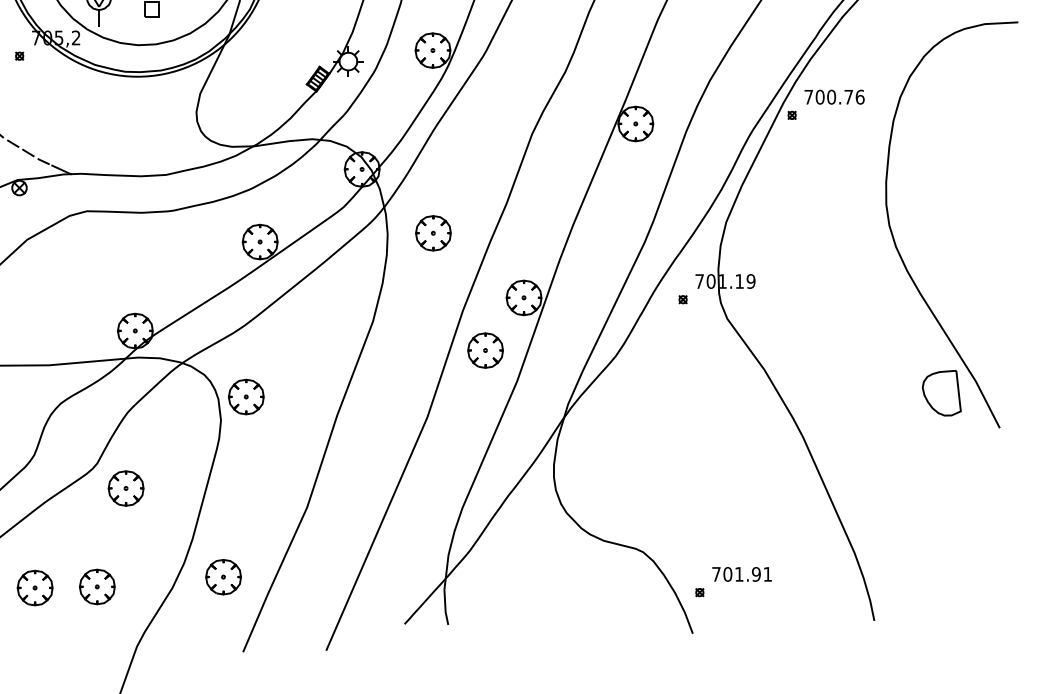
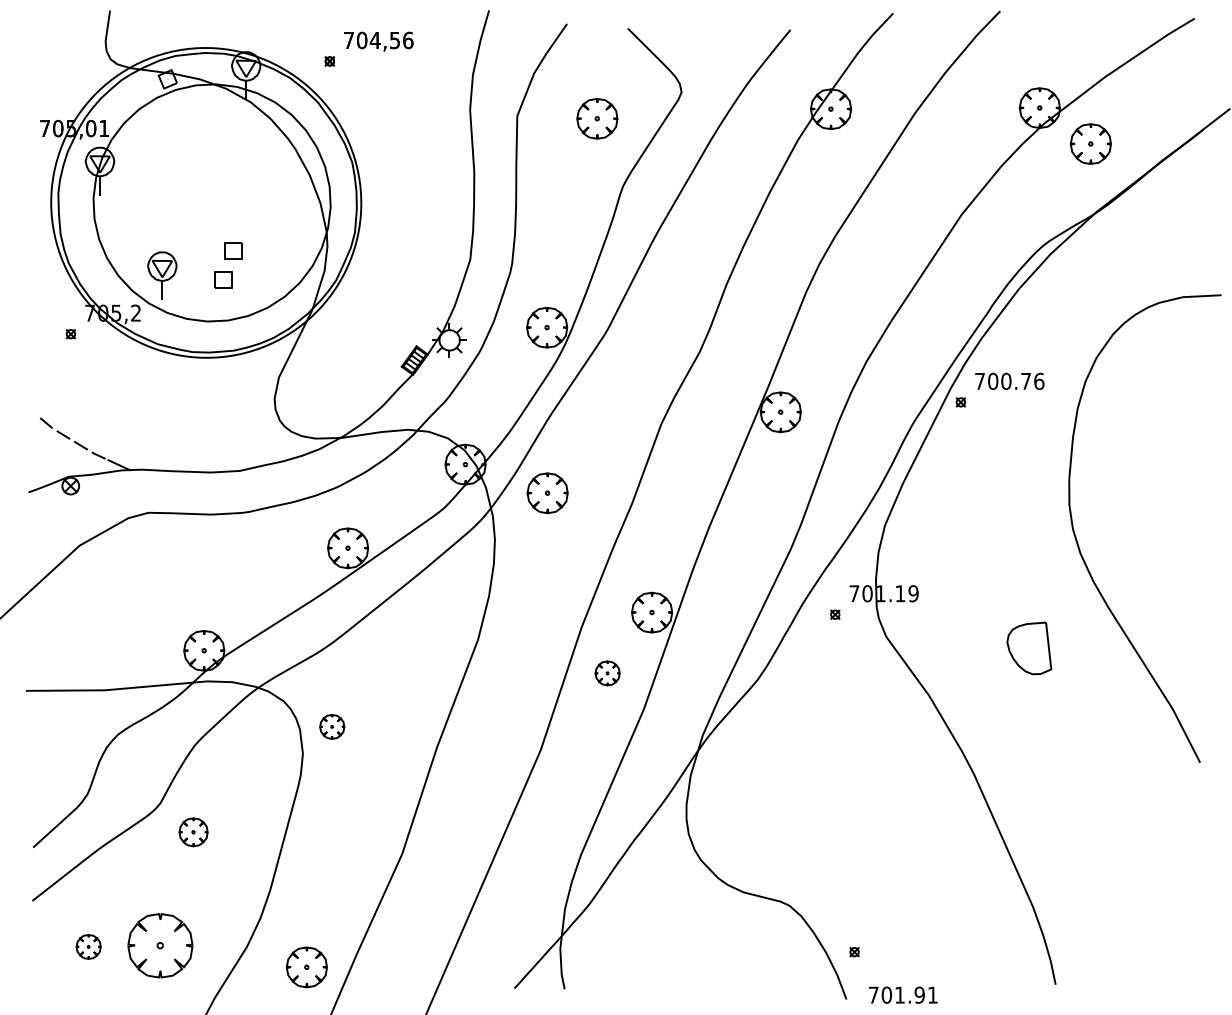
part: (433, 233) -> (547, 493), moved
part: (485, 350) -> (607, 673), size x0.6
part: (941, 393) -> (1029, 648), moved
part: (246, 396) -> (332, 726), size x0.6
part: (126, 488) -> (193, 832), size x0.7
text: (741, 573) -> (902, 994), moved
part: (223, 577) -> (306, 967), moved
part: (97, 586) -> (160, 945), size x1.6
part: (34, 587) -> (88, 946), size x0.6

